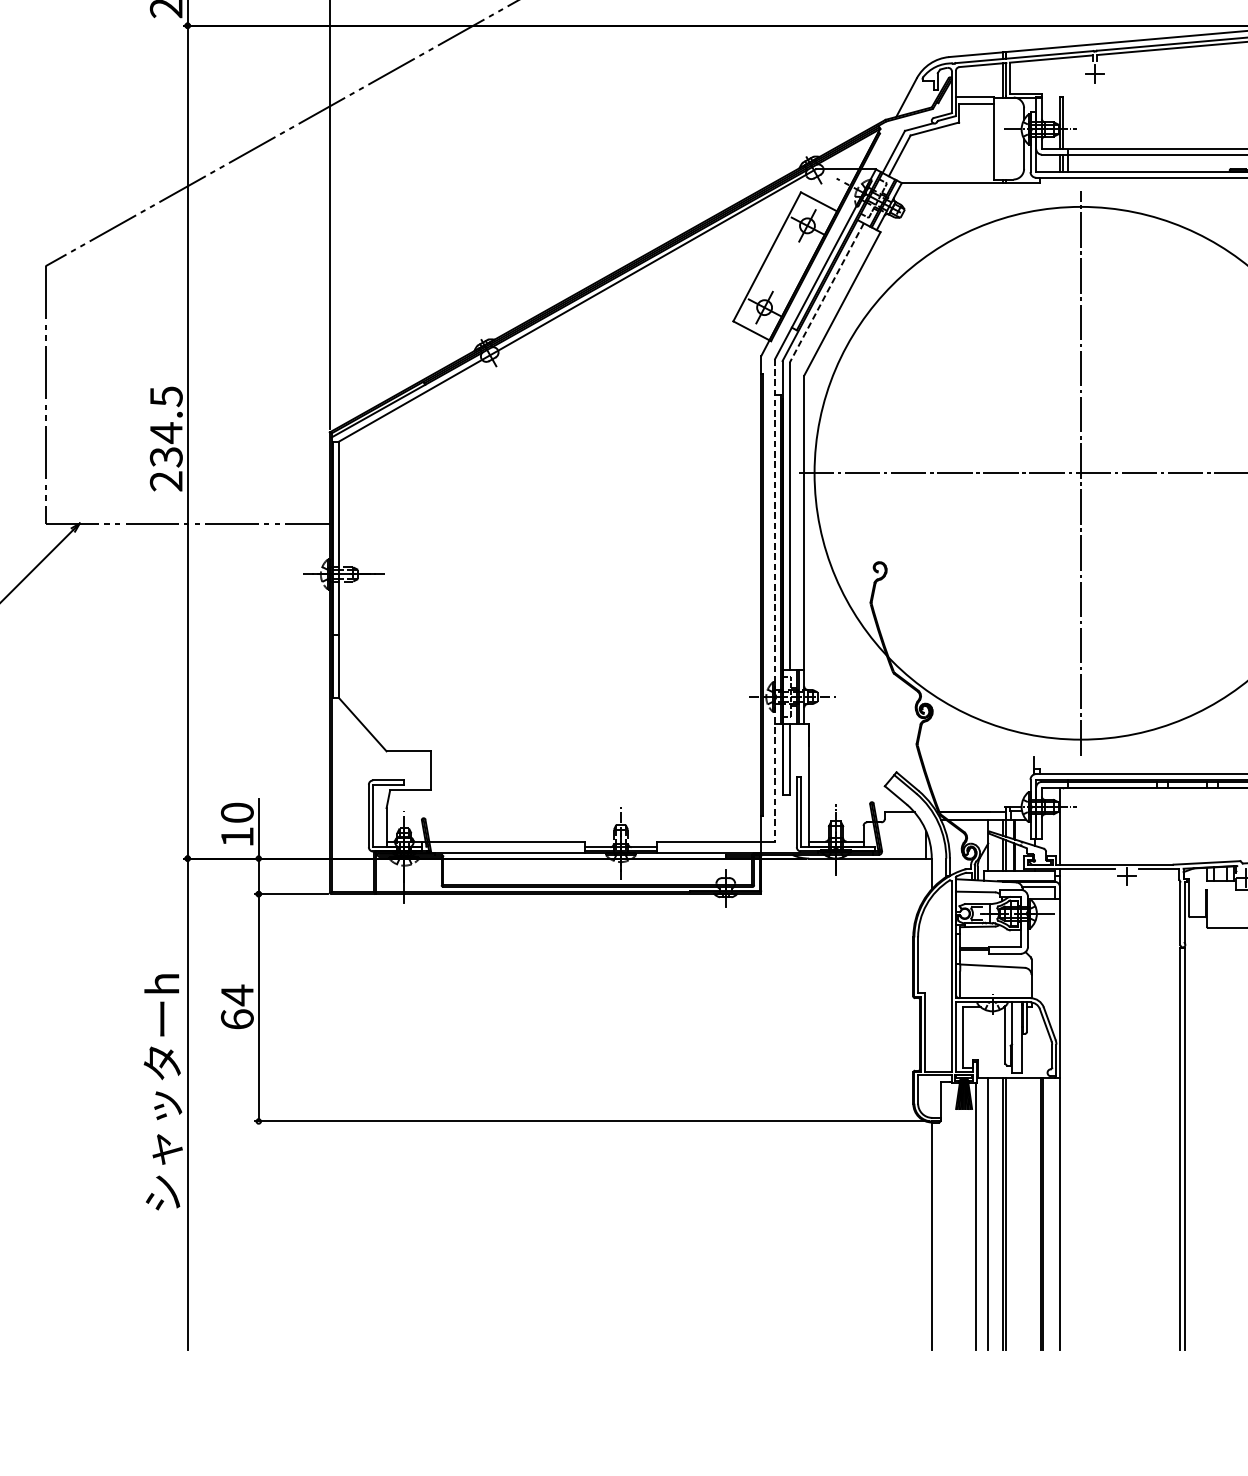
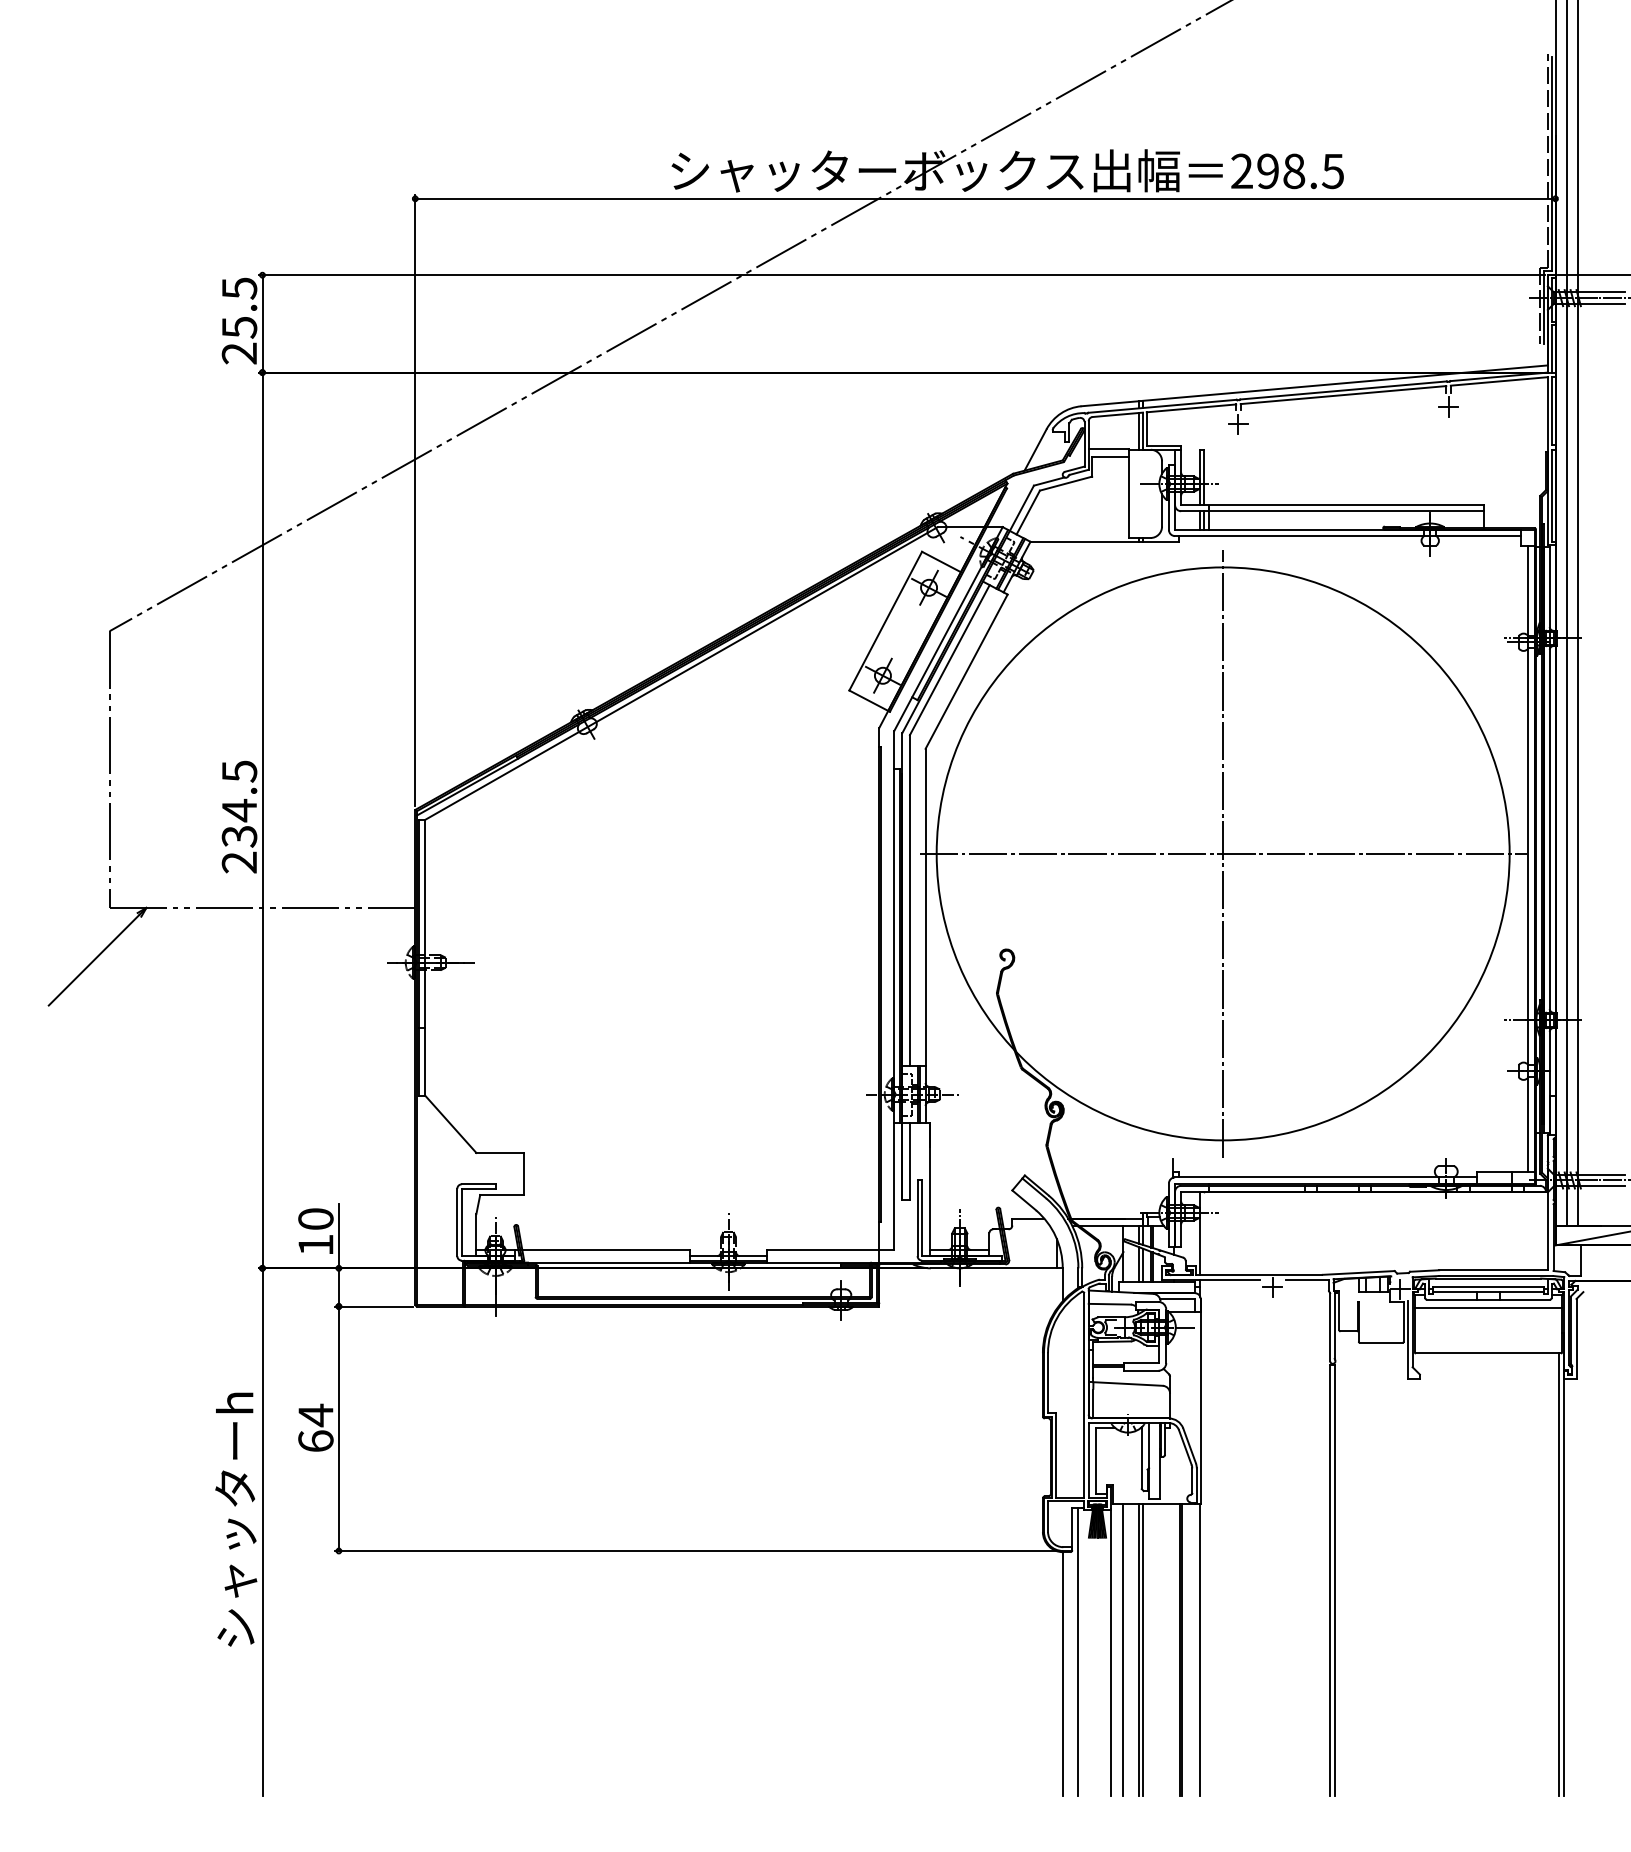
line: (826, 293) -> (949, 660), dashed -> solid
line: (775, 601) -> (894, 991), dashed -> solid
line: (946, 1215) -> (1078, 1652), added

